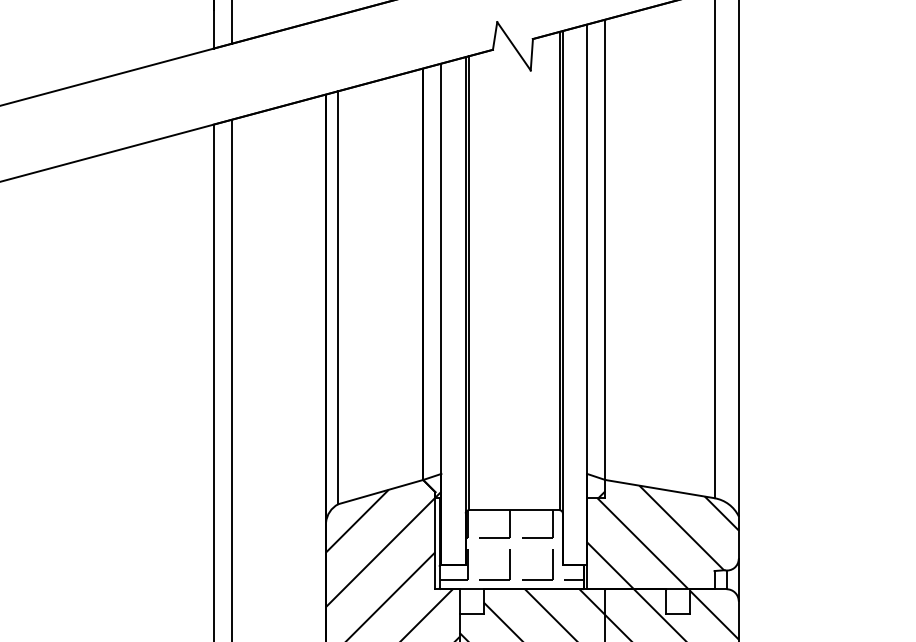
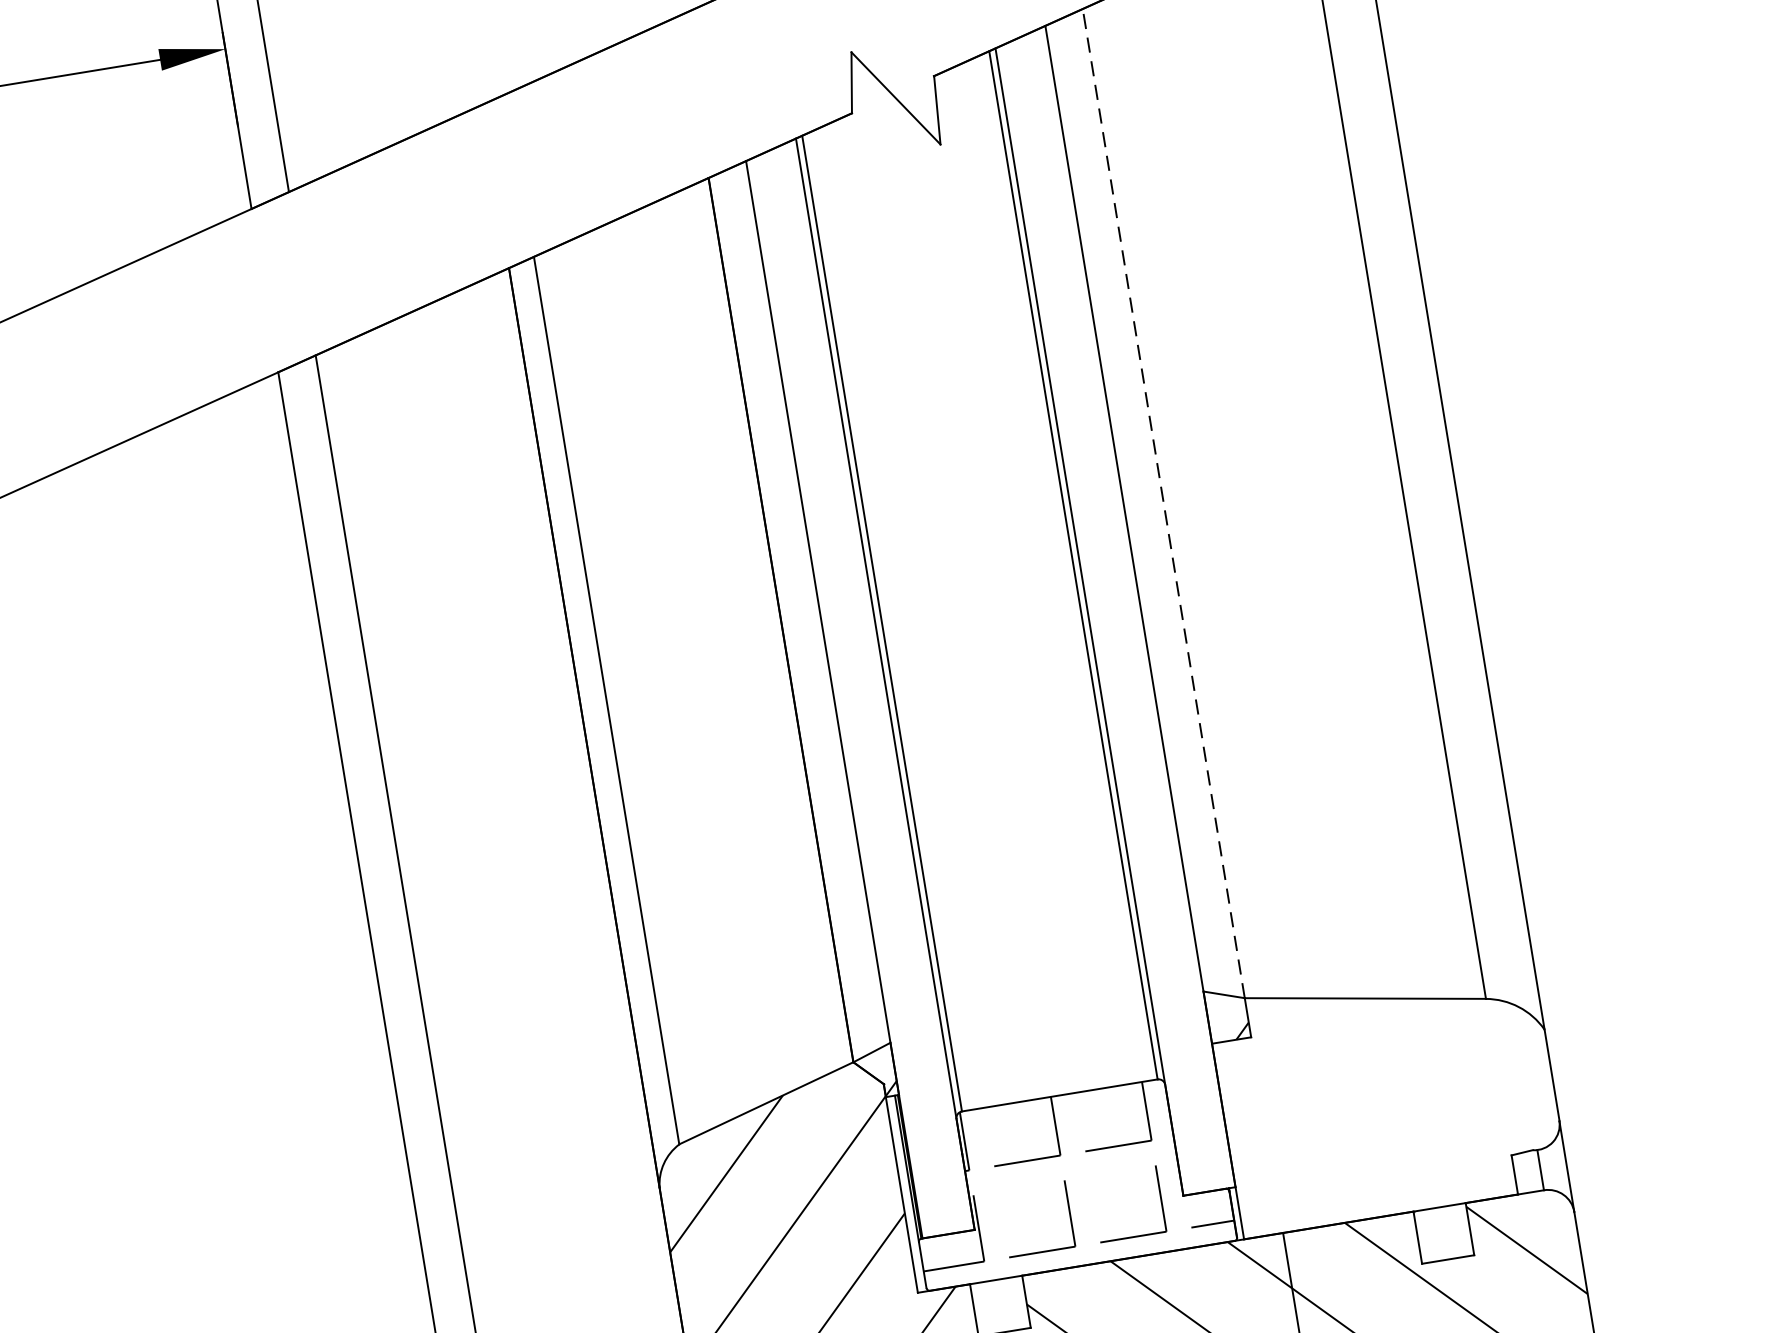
line: (605, 249) -> (1164, 502), solid -> dashed
hatch: (662, 537) -> (1387, 1101), removed

